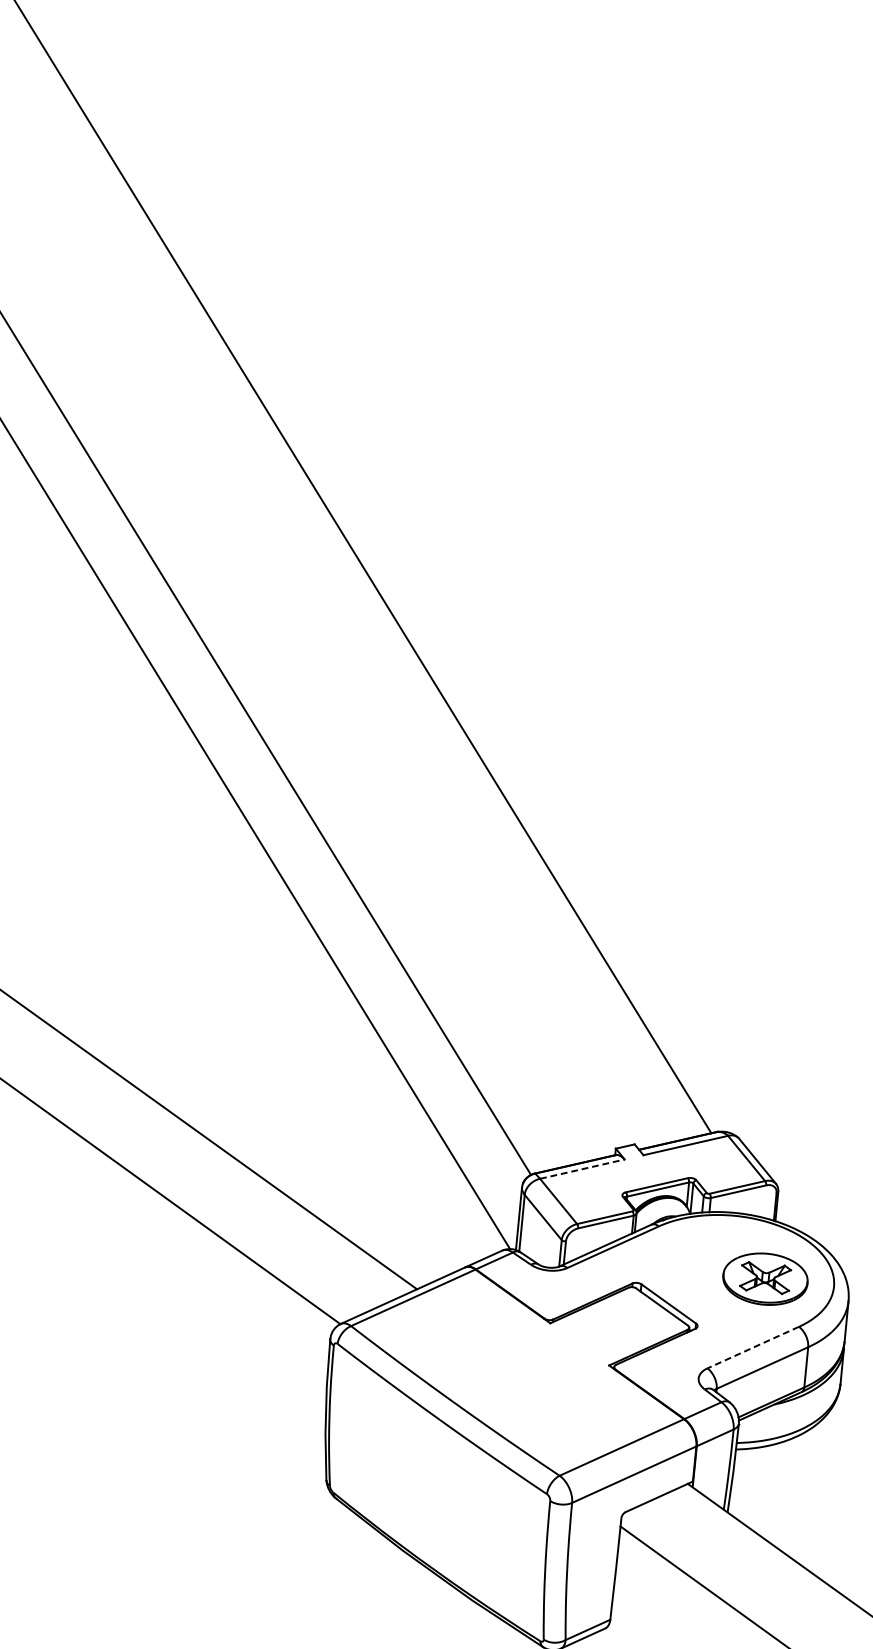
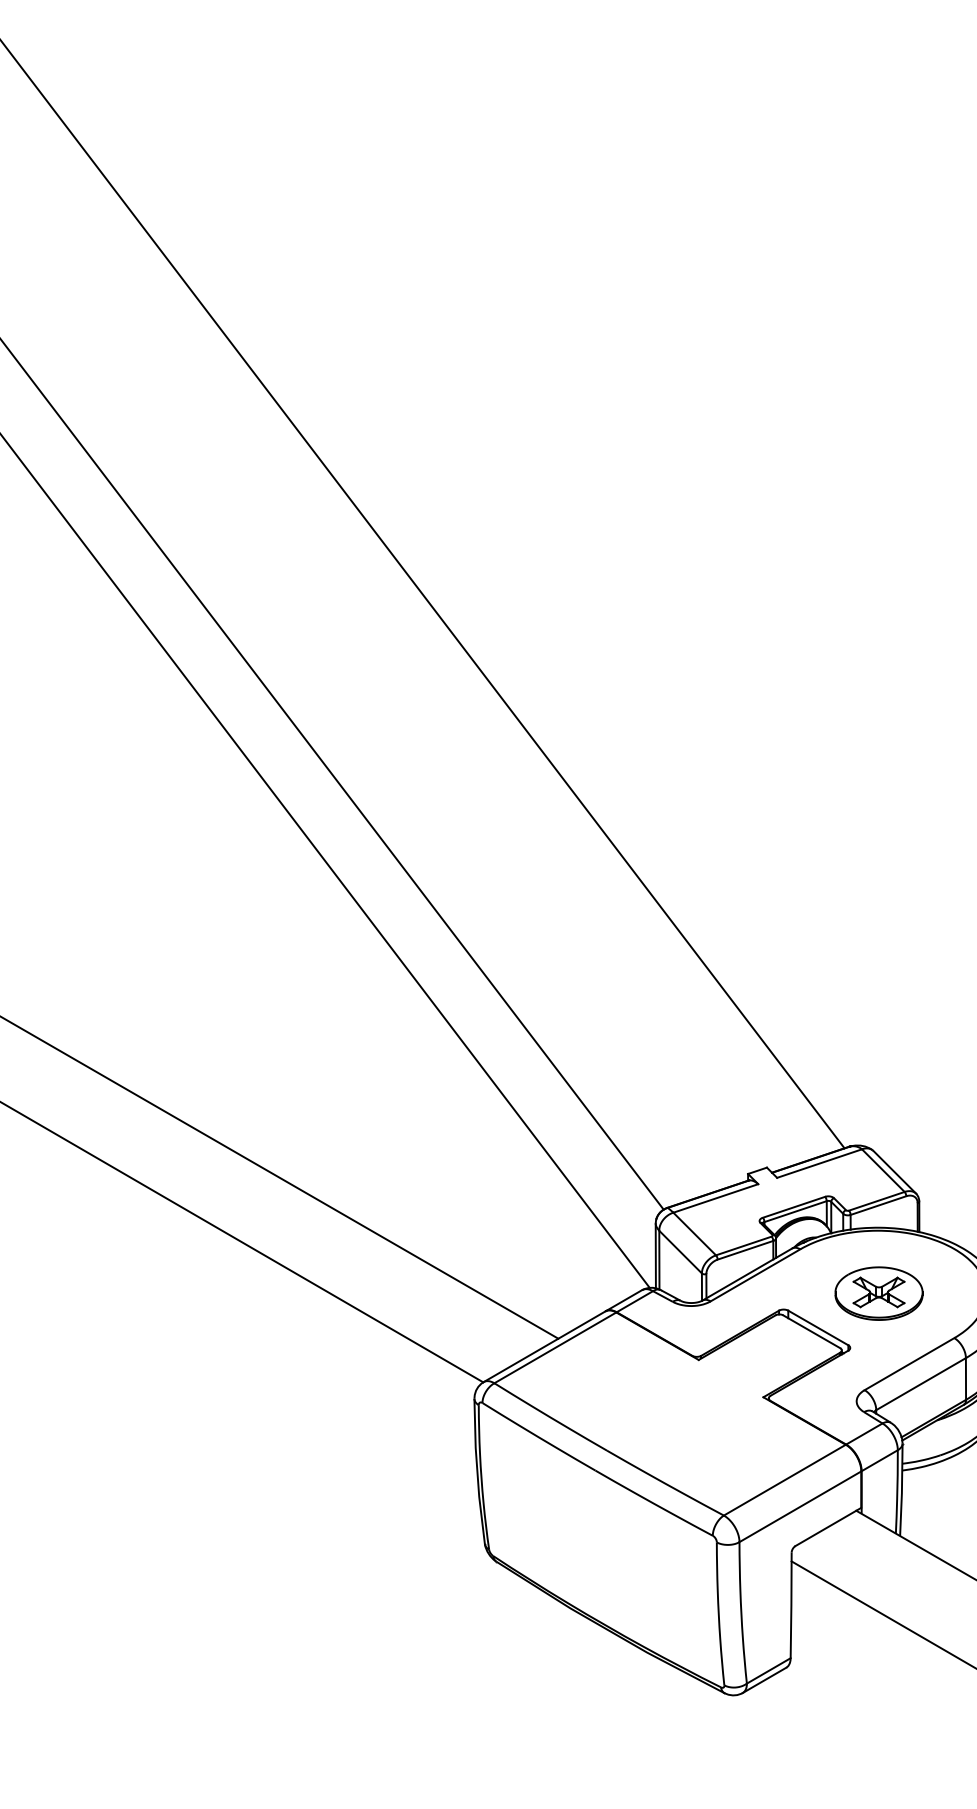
line: (582, 1169) -> (715, 1198), dashed -> solid
part: (764, 1279) -> (878, 1293), moved
line: (753, 1347) -> (909, 1364), dashed -> solid

